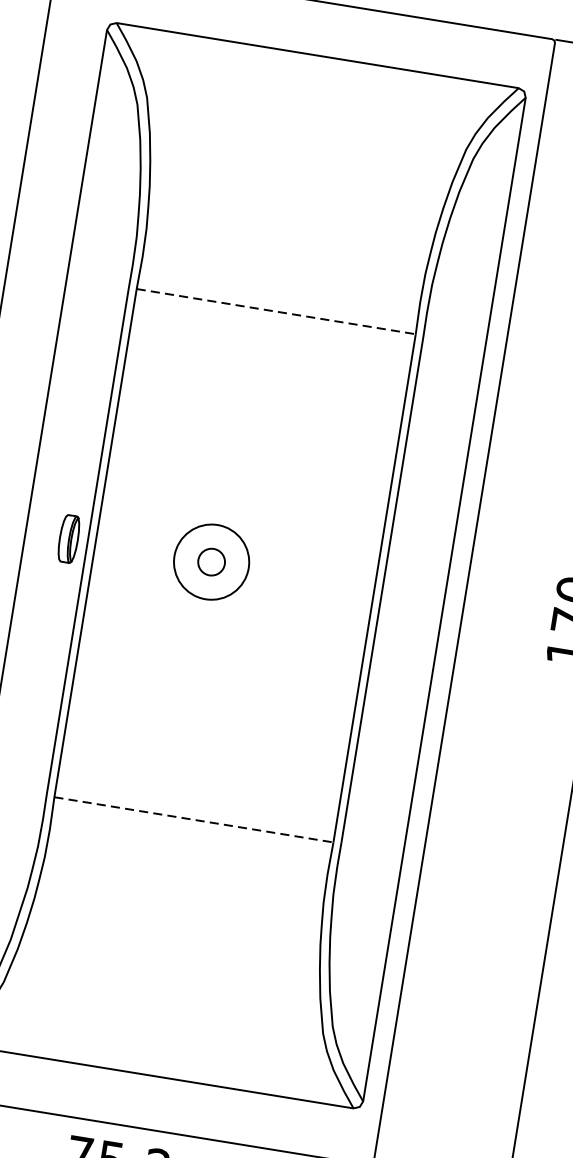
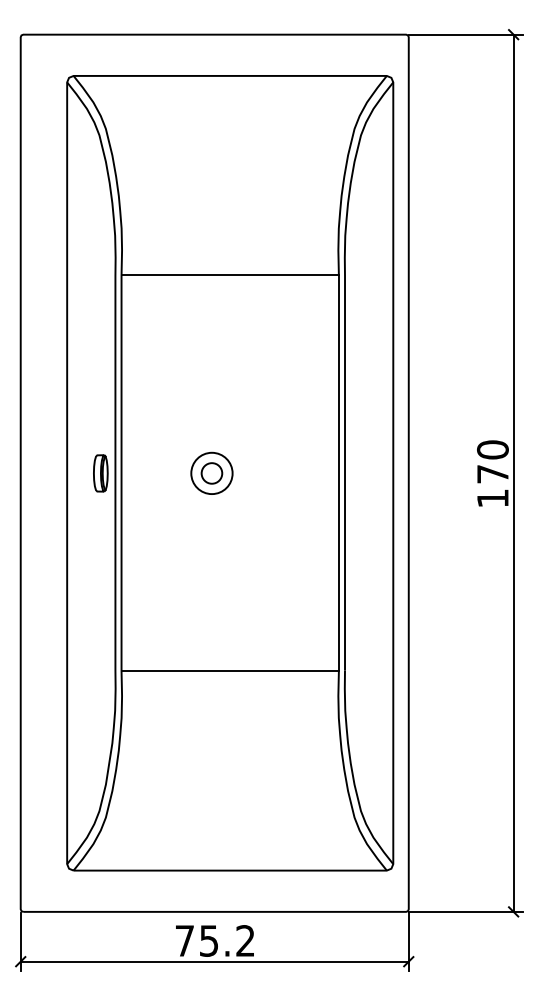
line: (276, 311) -> (230, 275), dashed -> solid
circle: (211, 562) -> (211, 473), size x0.71
line: (194, 820) -> (230, 671), dashed -> solid

